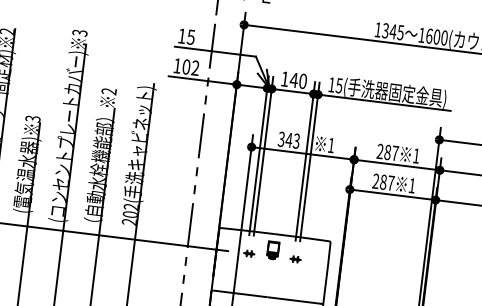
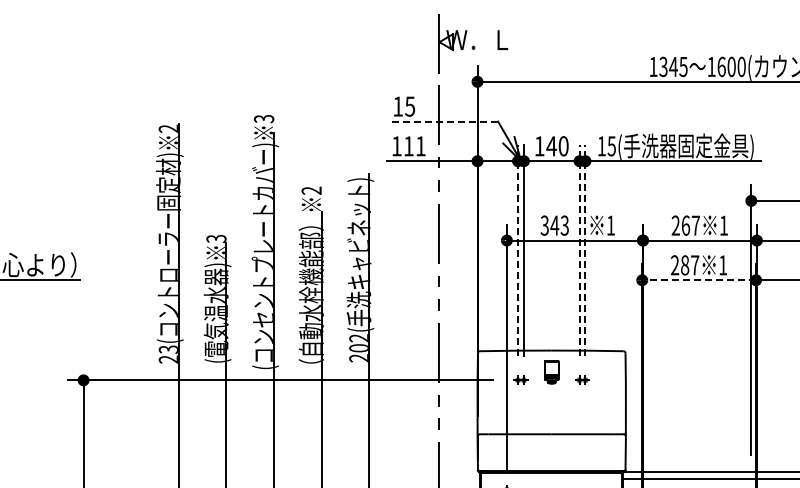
line: (215, 51) -> (444, 121), solid -> dashed
text: (190, 67) -> (414, 146), 102 -> 111
text: (387, 152) -> (685, 225), 287 -> 267
line: (259, 155) -> (518, 250), solid -> dashed
line: (305, 161) -> (579, 250), solid -> dashed
line: (309, 161) -> (585, 250), solid -> dashed
line: (392, 195) -> (699, 280), solid -> dashed

